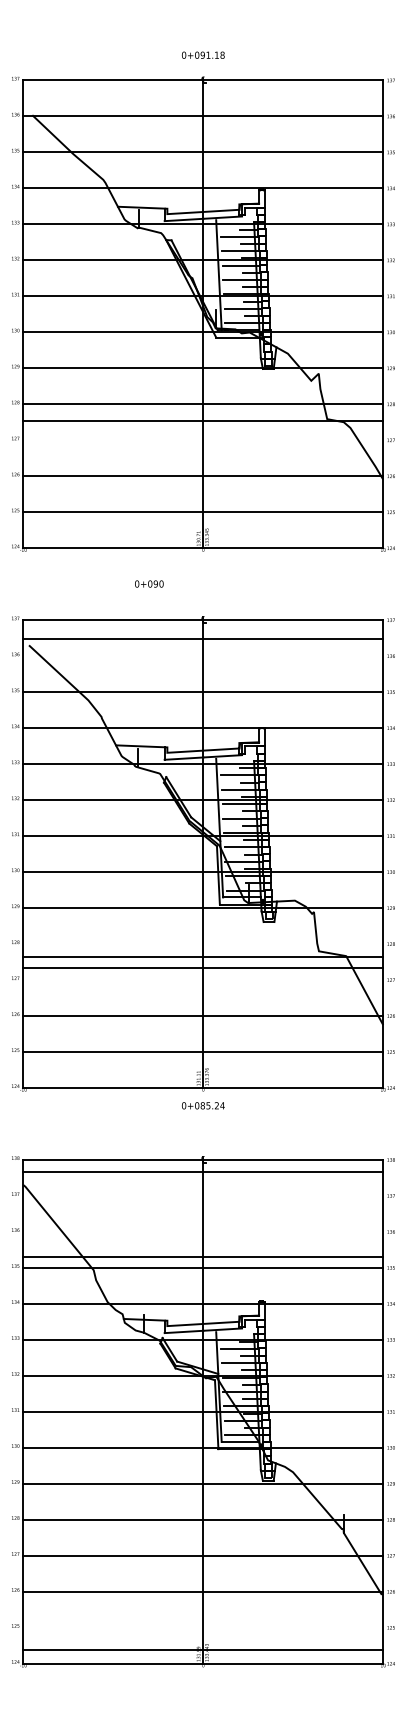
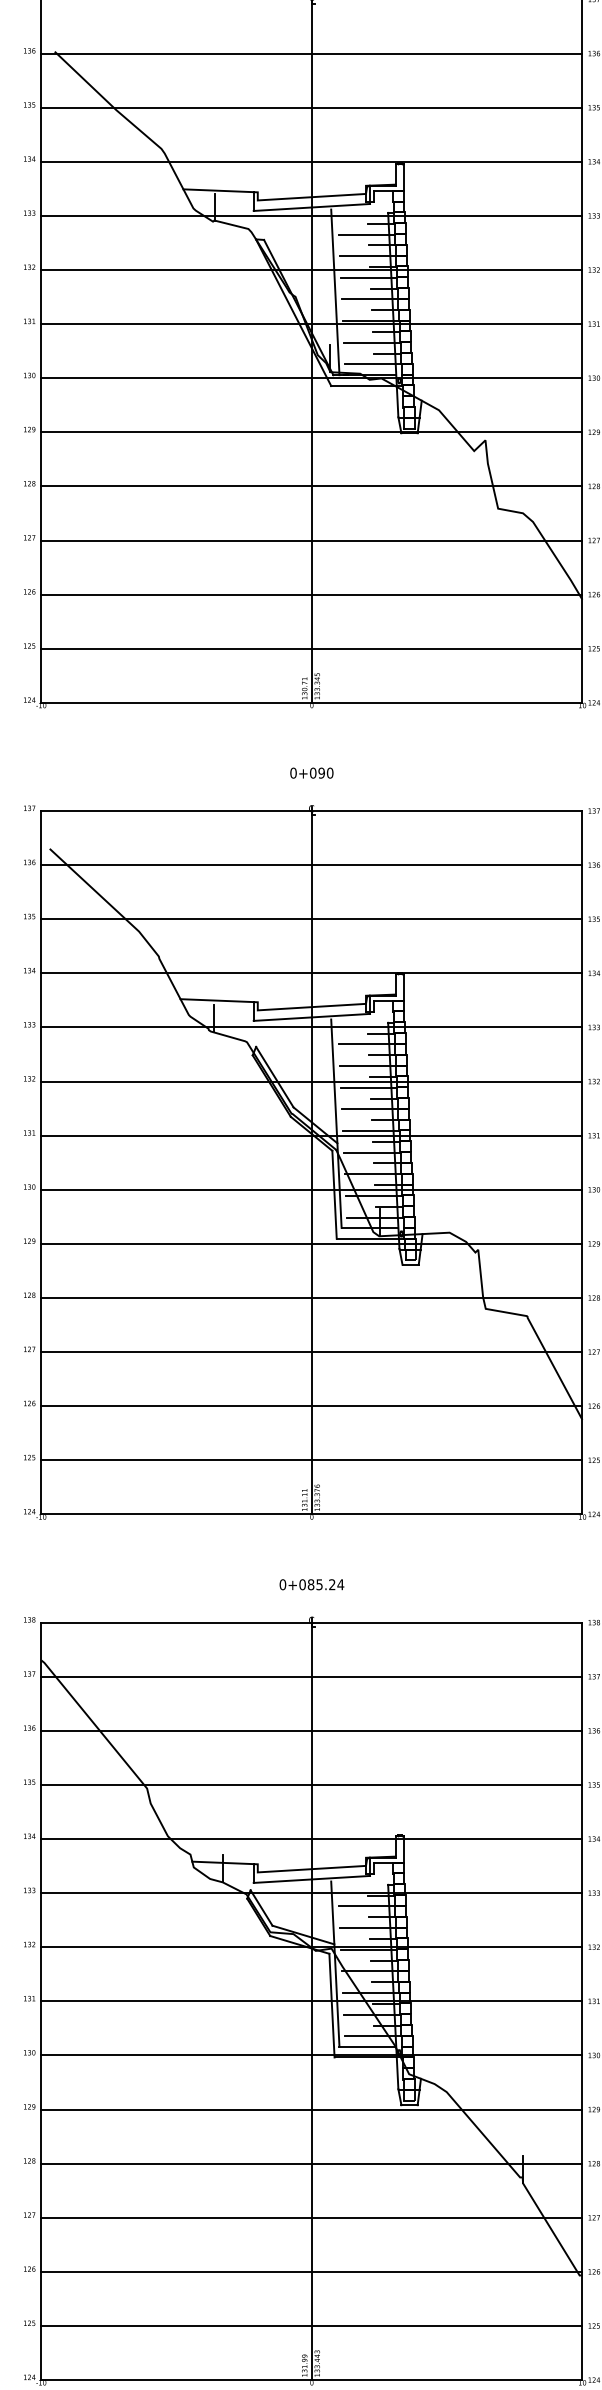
line: (203, 421) -> (312, 540), moved
text: (149, 583) -> (312, 772), moved
line: (203, 639) -> (312, 865), moved
line: (203, 957) -> (312, 1352), moved
line: (203, 968) -> (312, 1298), moved
text: (203, 1105) -> (312, 1584), moved
line: (203, 1171) -> (312, 1676), moved
line: (203, 1256) -> (312, 1730), moved
line: (203, 1649) -> (312, 2325), moved

